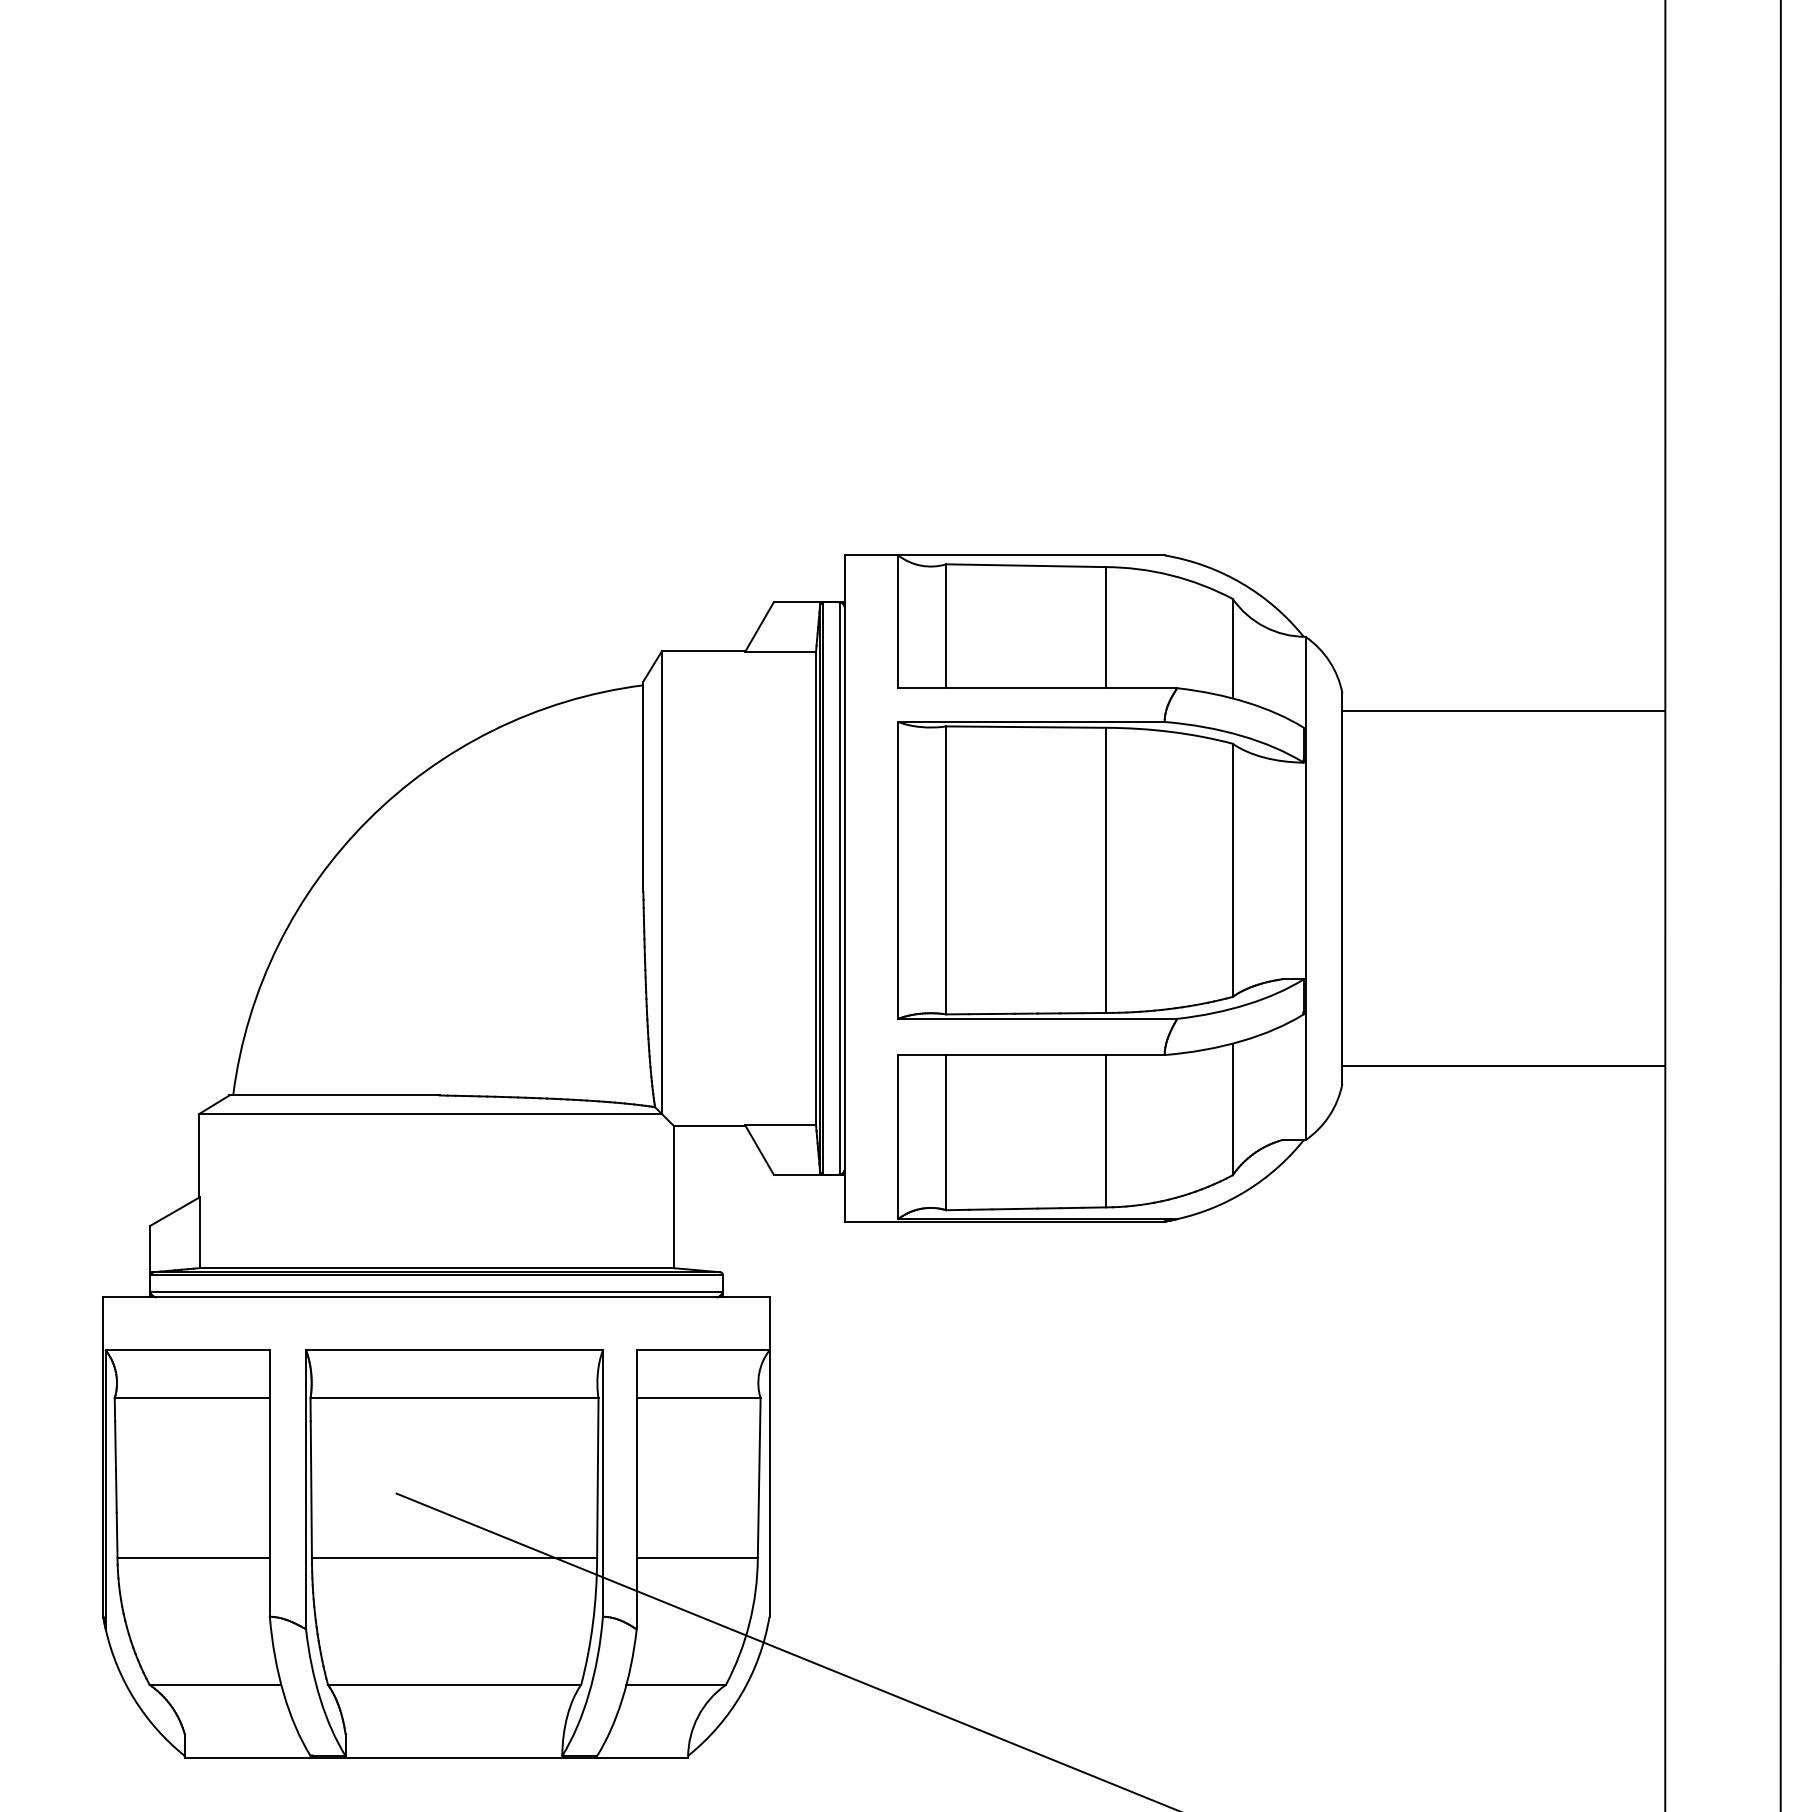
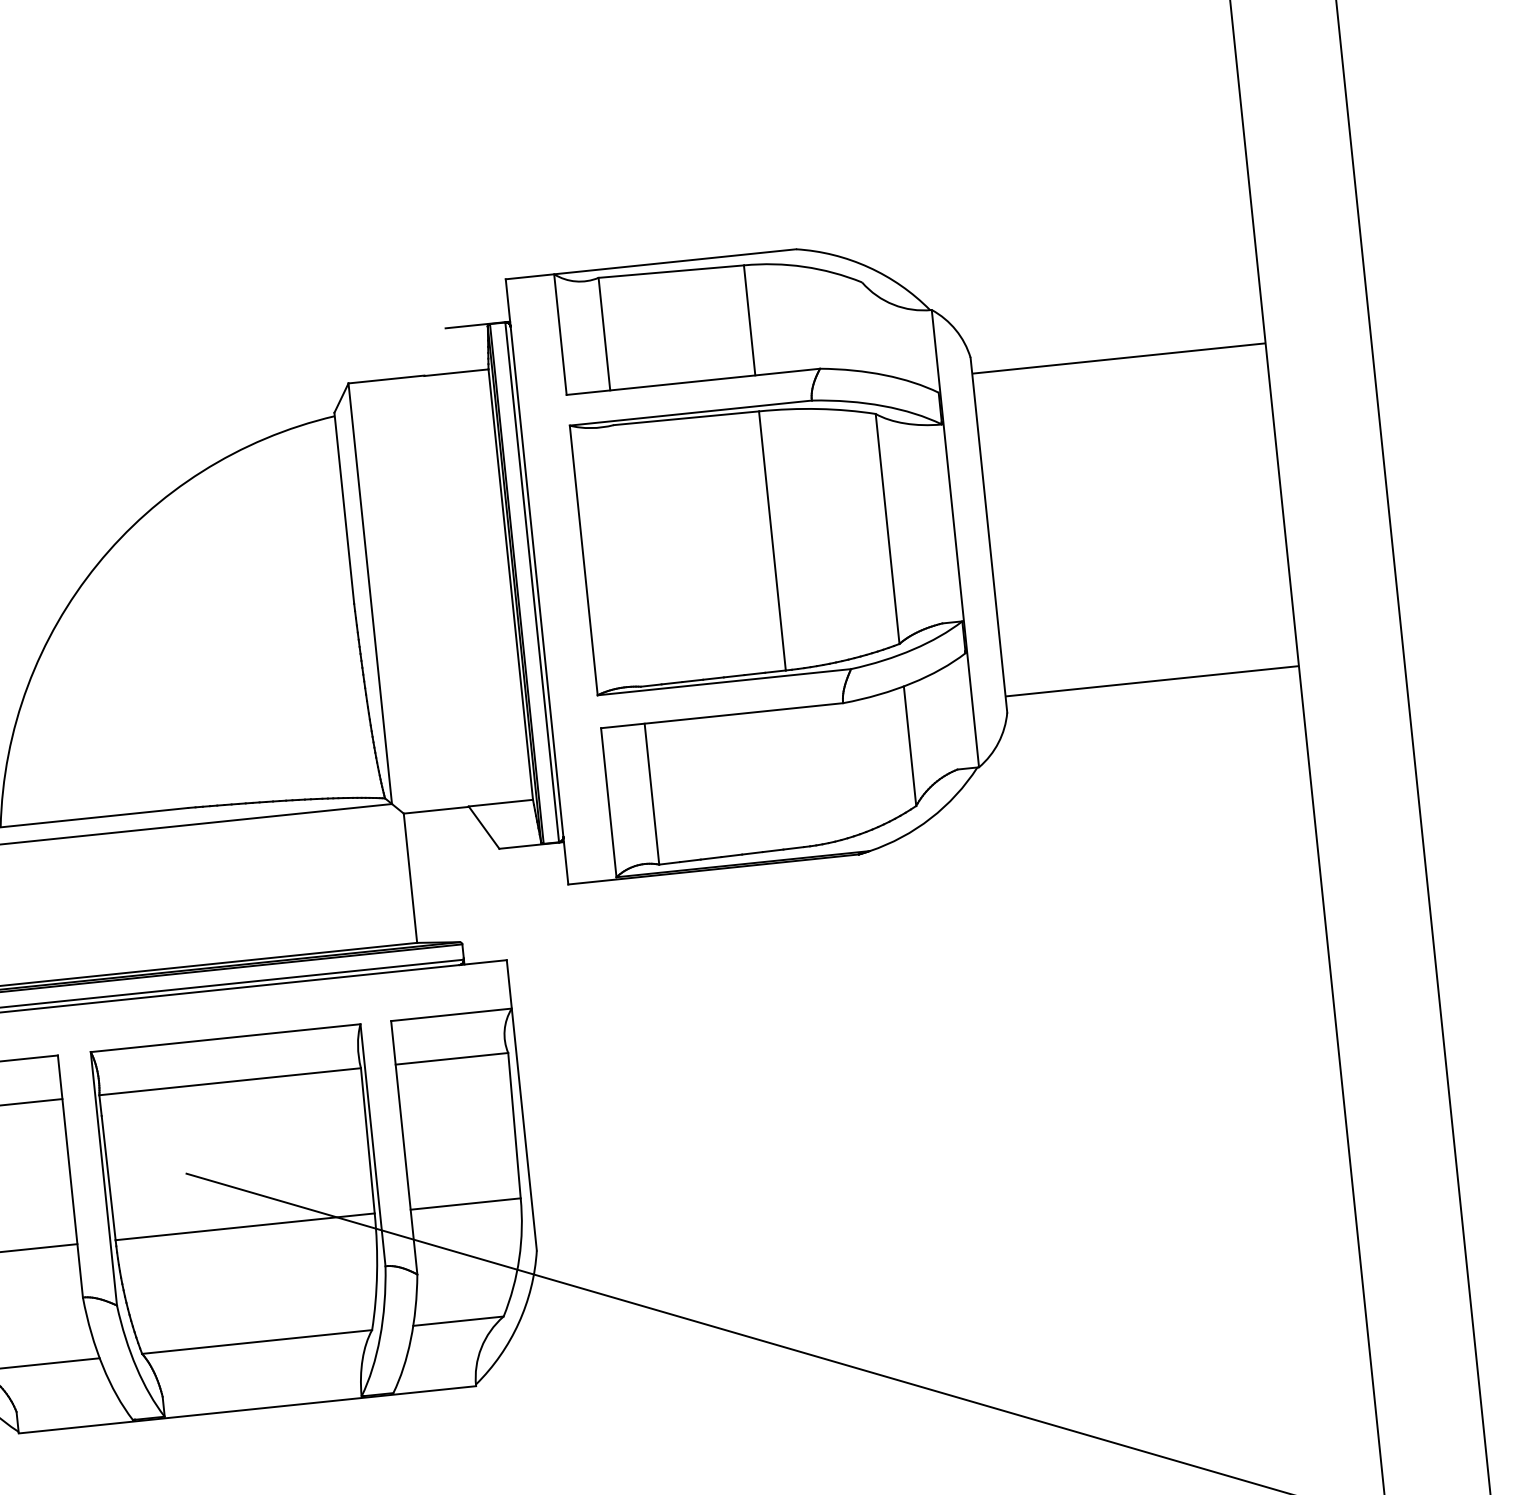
line: (759, 626) -> (434, 351), removed
line: (1232, 648) -> (866, 327), removed
line: (946, 870) -> (627, 555), removed
line: (1105, 1131) -> (796, 778), removed

